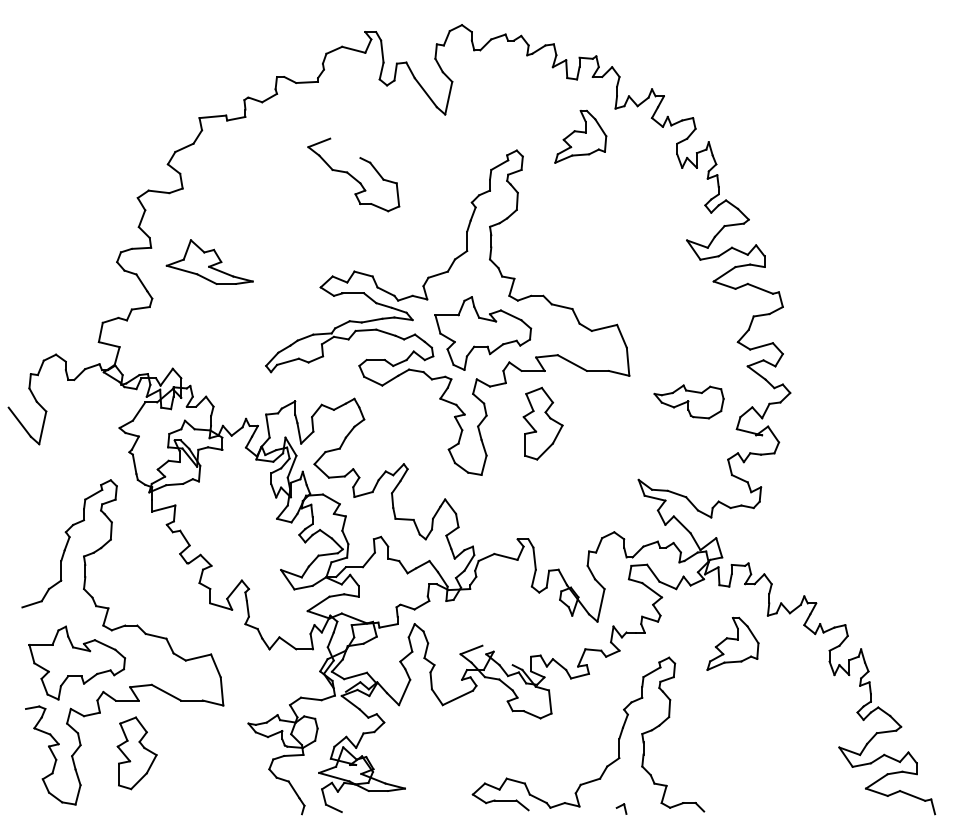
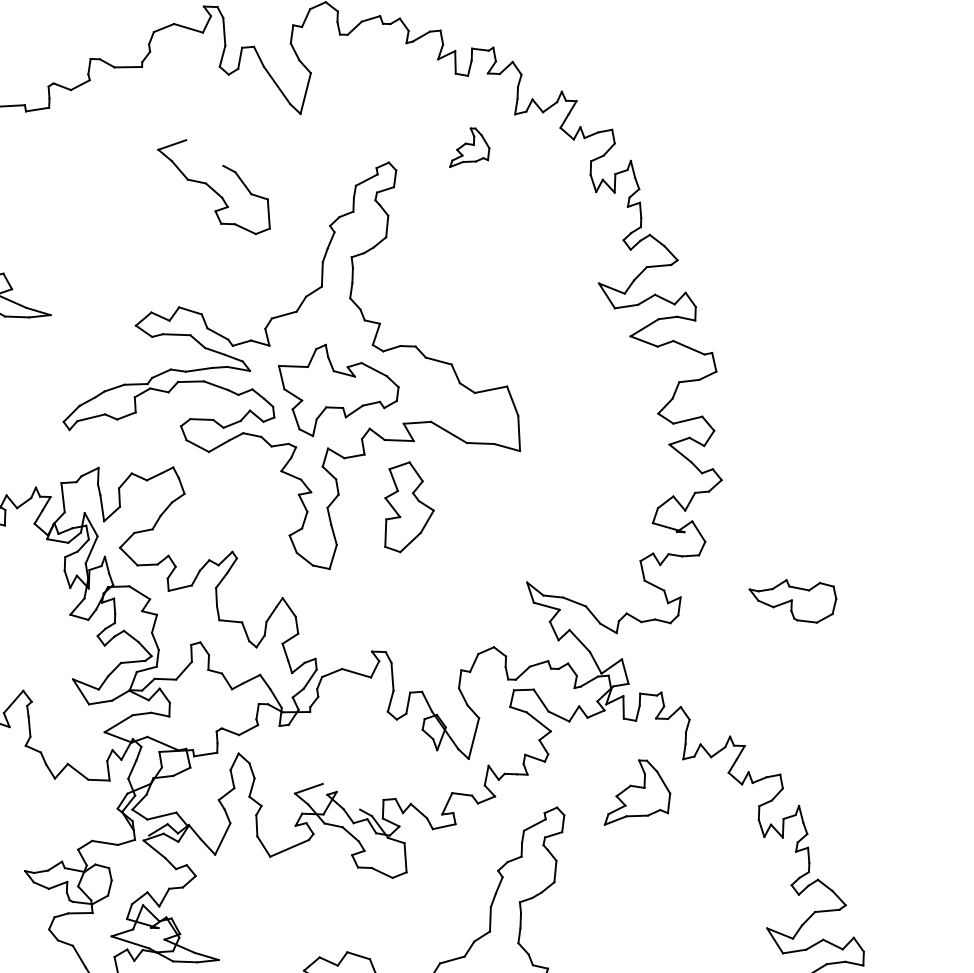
part: (580, 136) -> (469, 147), size x0.6
part: (353, 174) -> (213, 186), moved
part: (688, 401) -> (791, 600), moved

